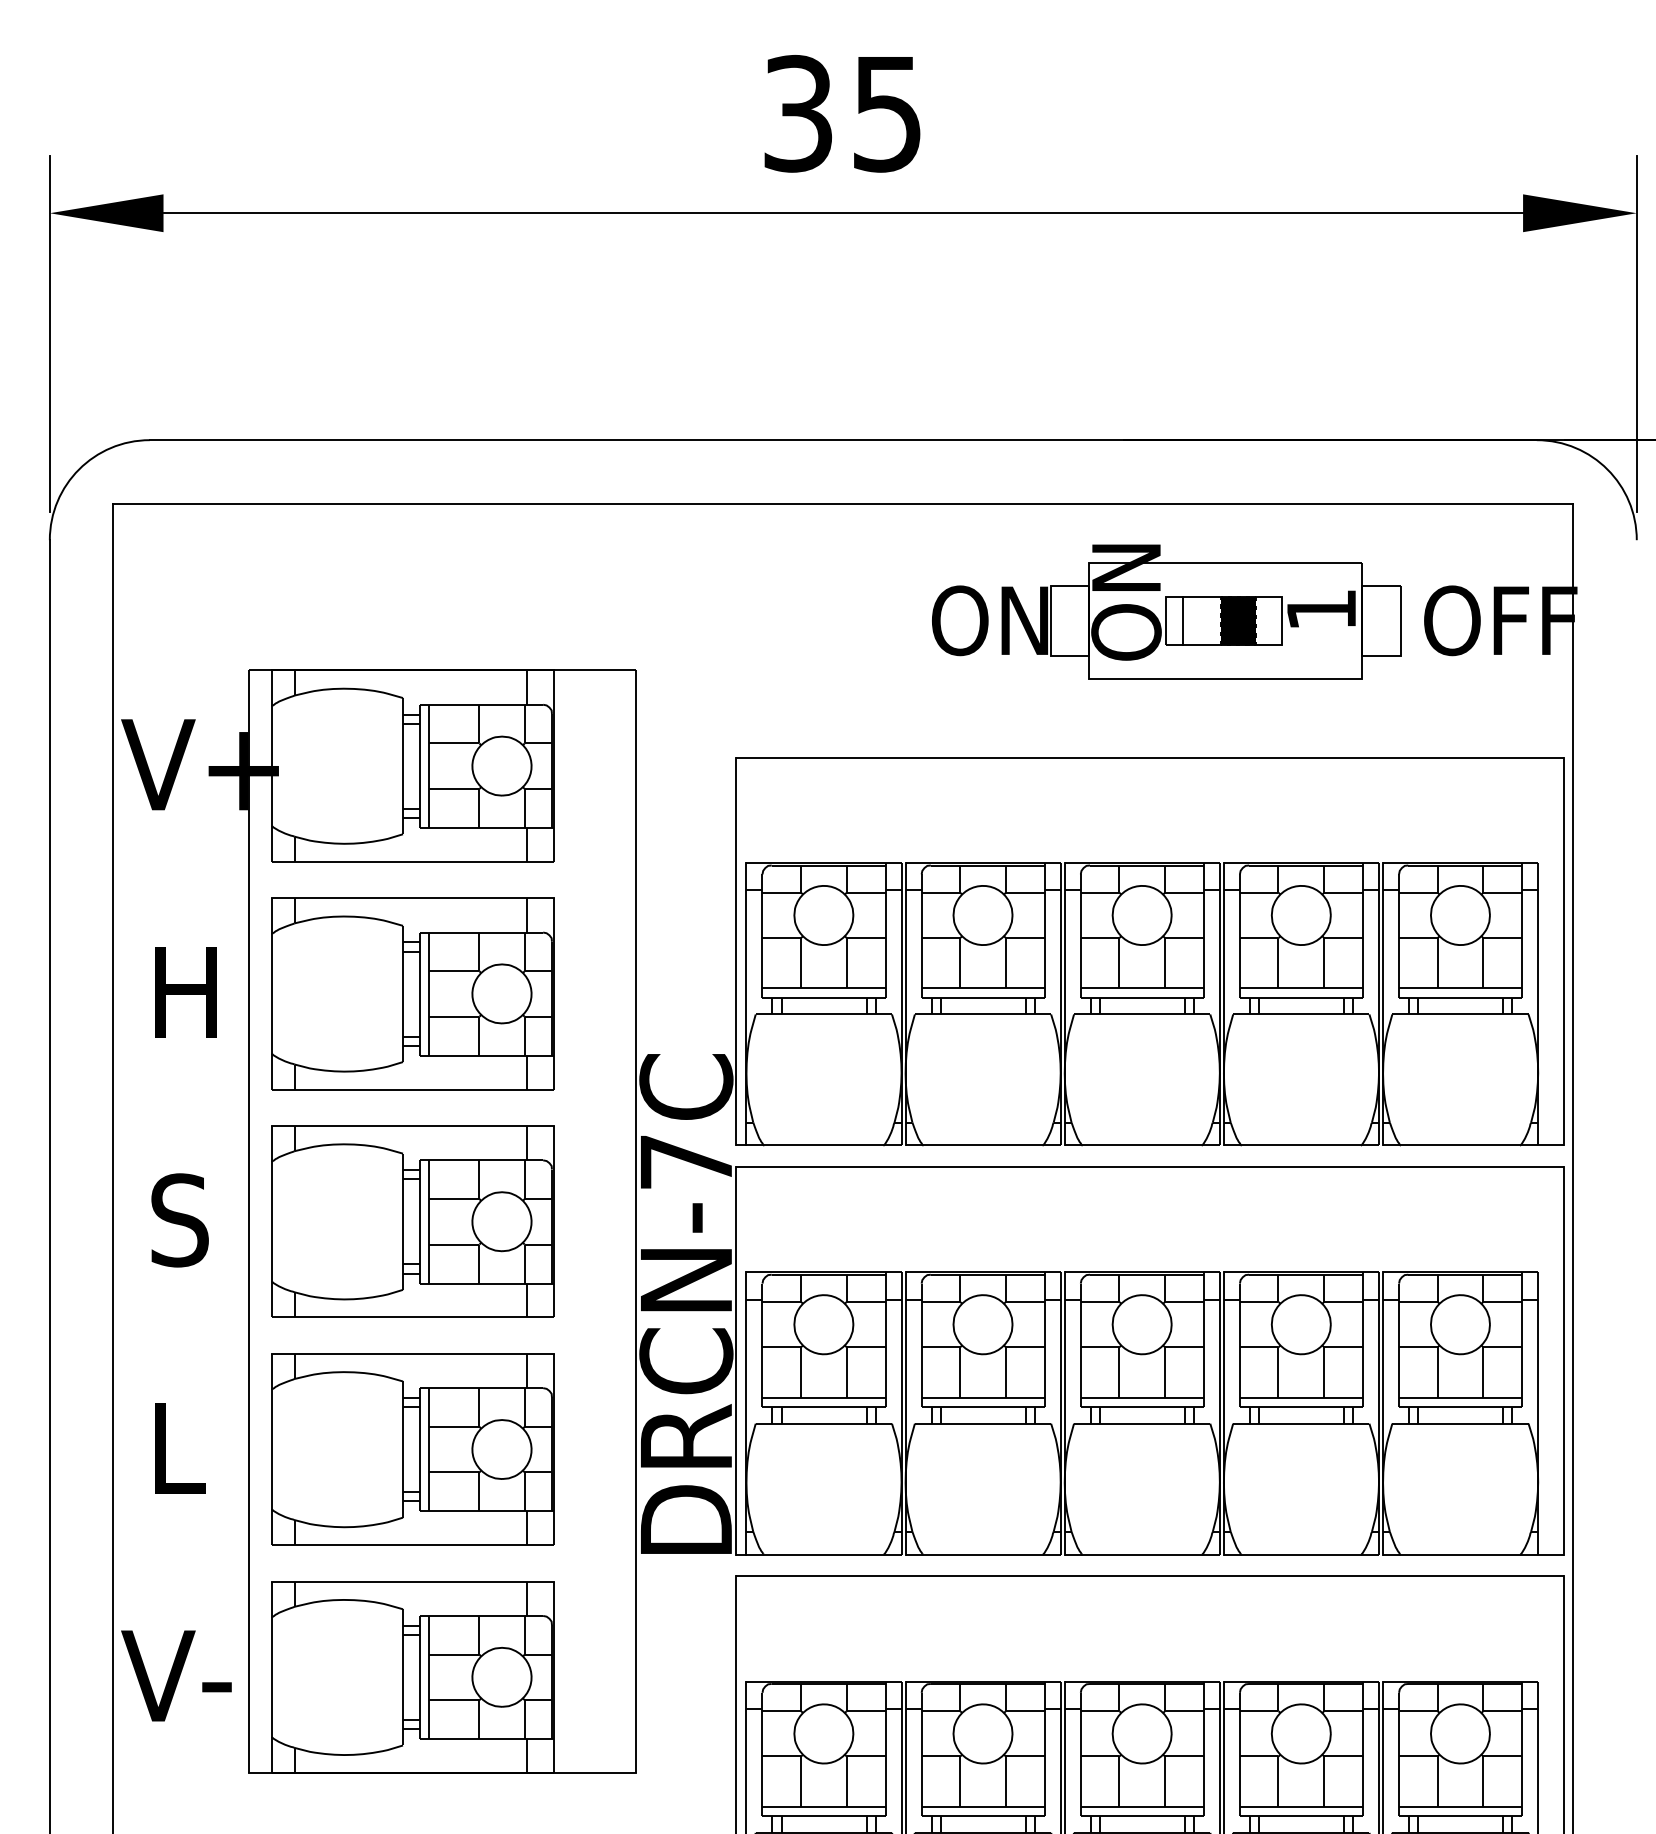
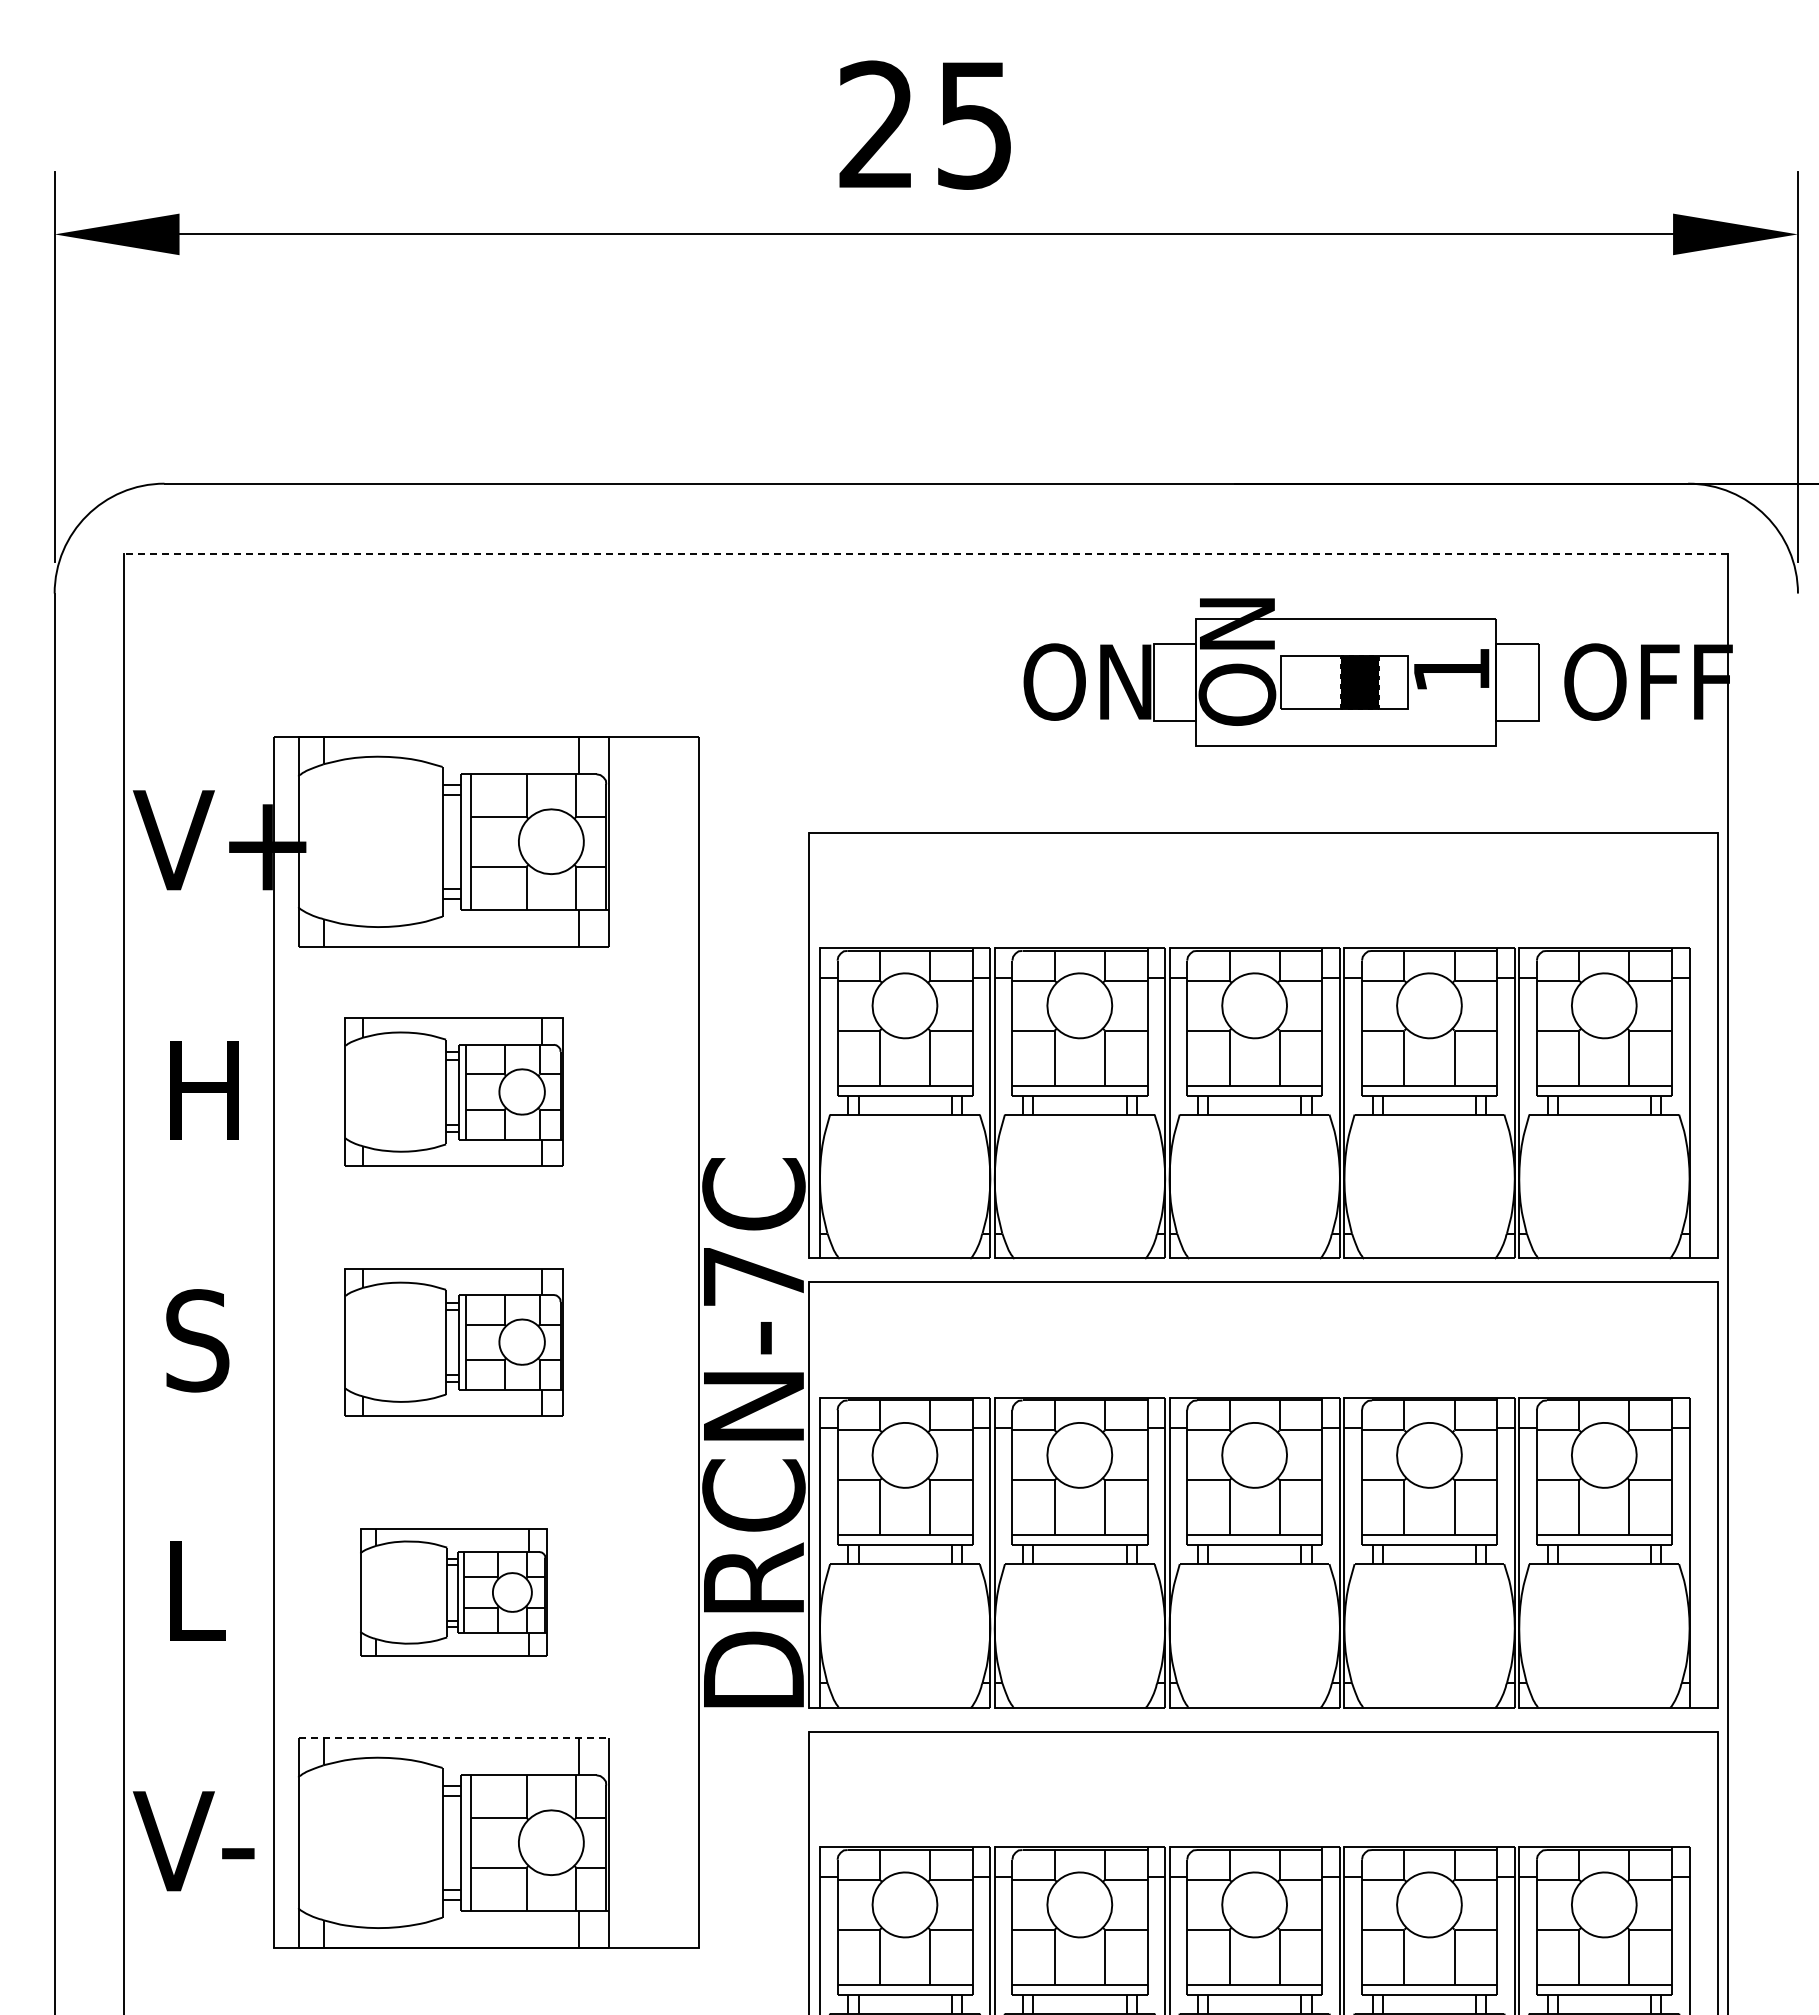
text: (797, 113) -> (876, 124), 35 -> 25
line: (843, 503) -> (926, 553), solid -> dashed
line: (1183, 621) -> (1299, 682), removed
part: (412, 993) -> (453, 1091), size x0.7
part: (412, 1221) -> (453, 1341), size x0.7
part: (412, 1449) -> (453, 1592), size x0.6
line: (413, 1581) -> (454, 1737), solid -> dashed

